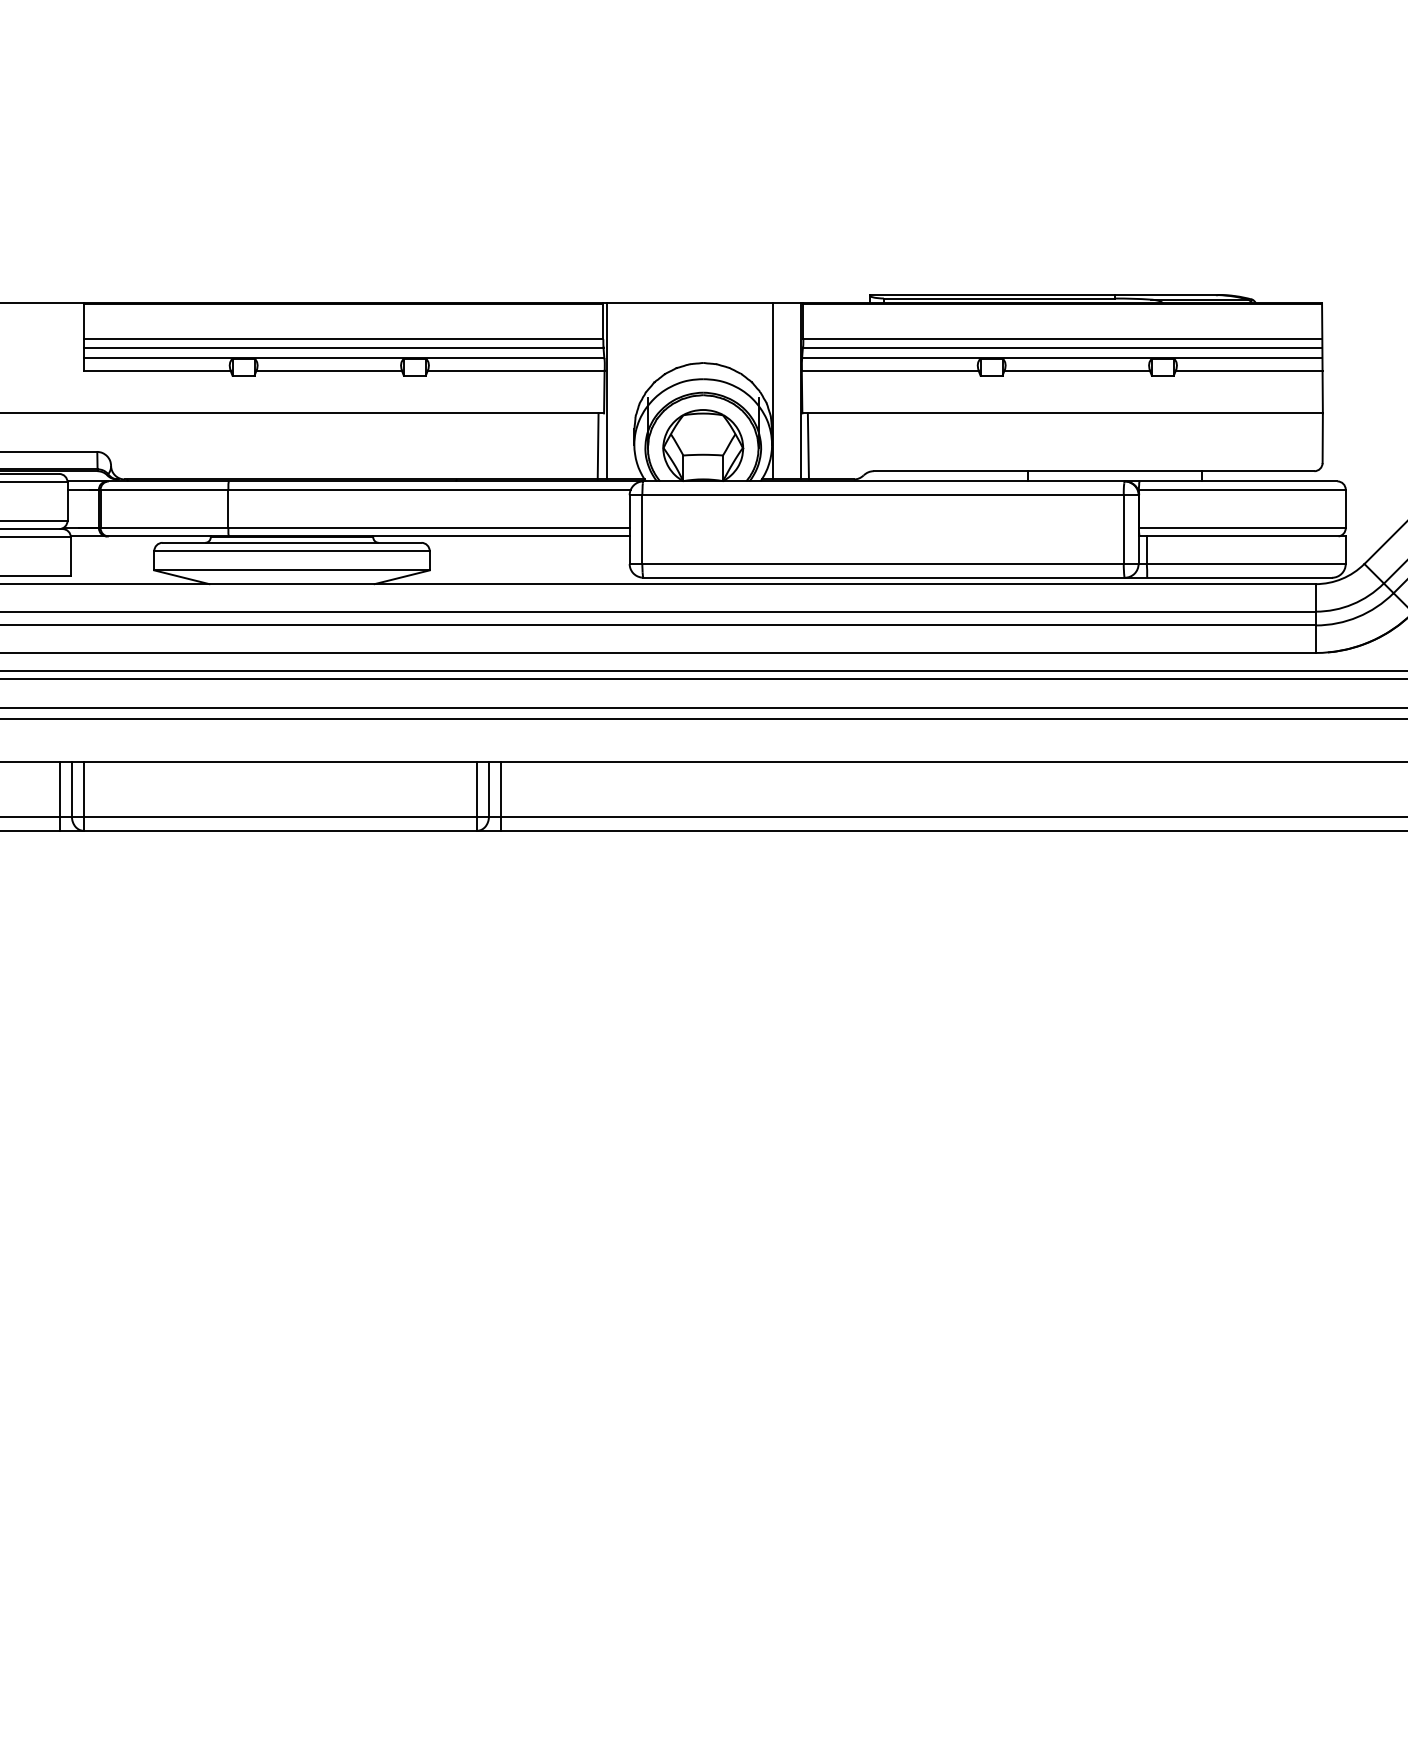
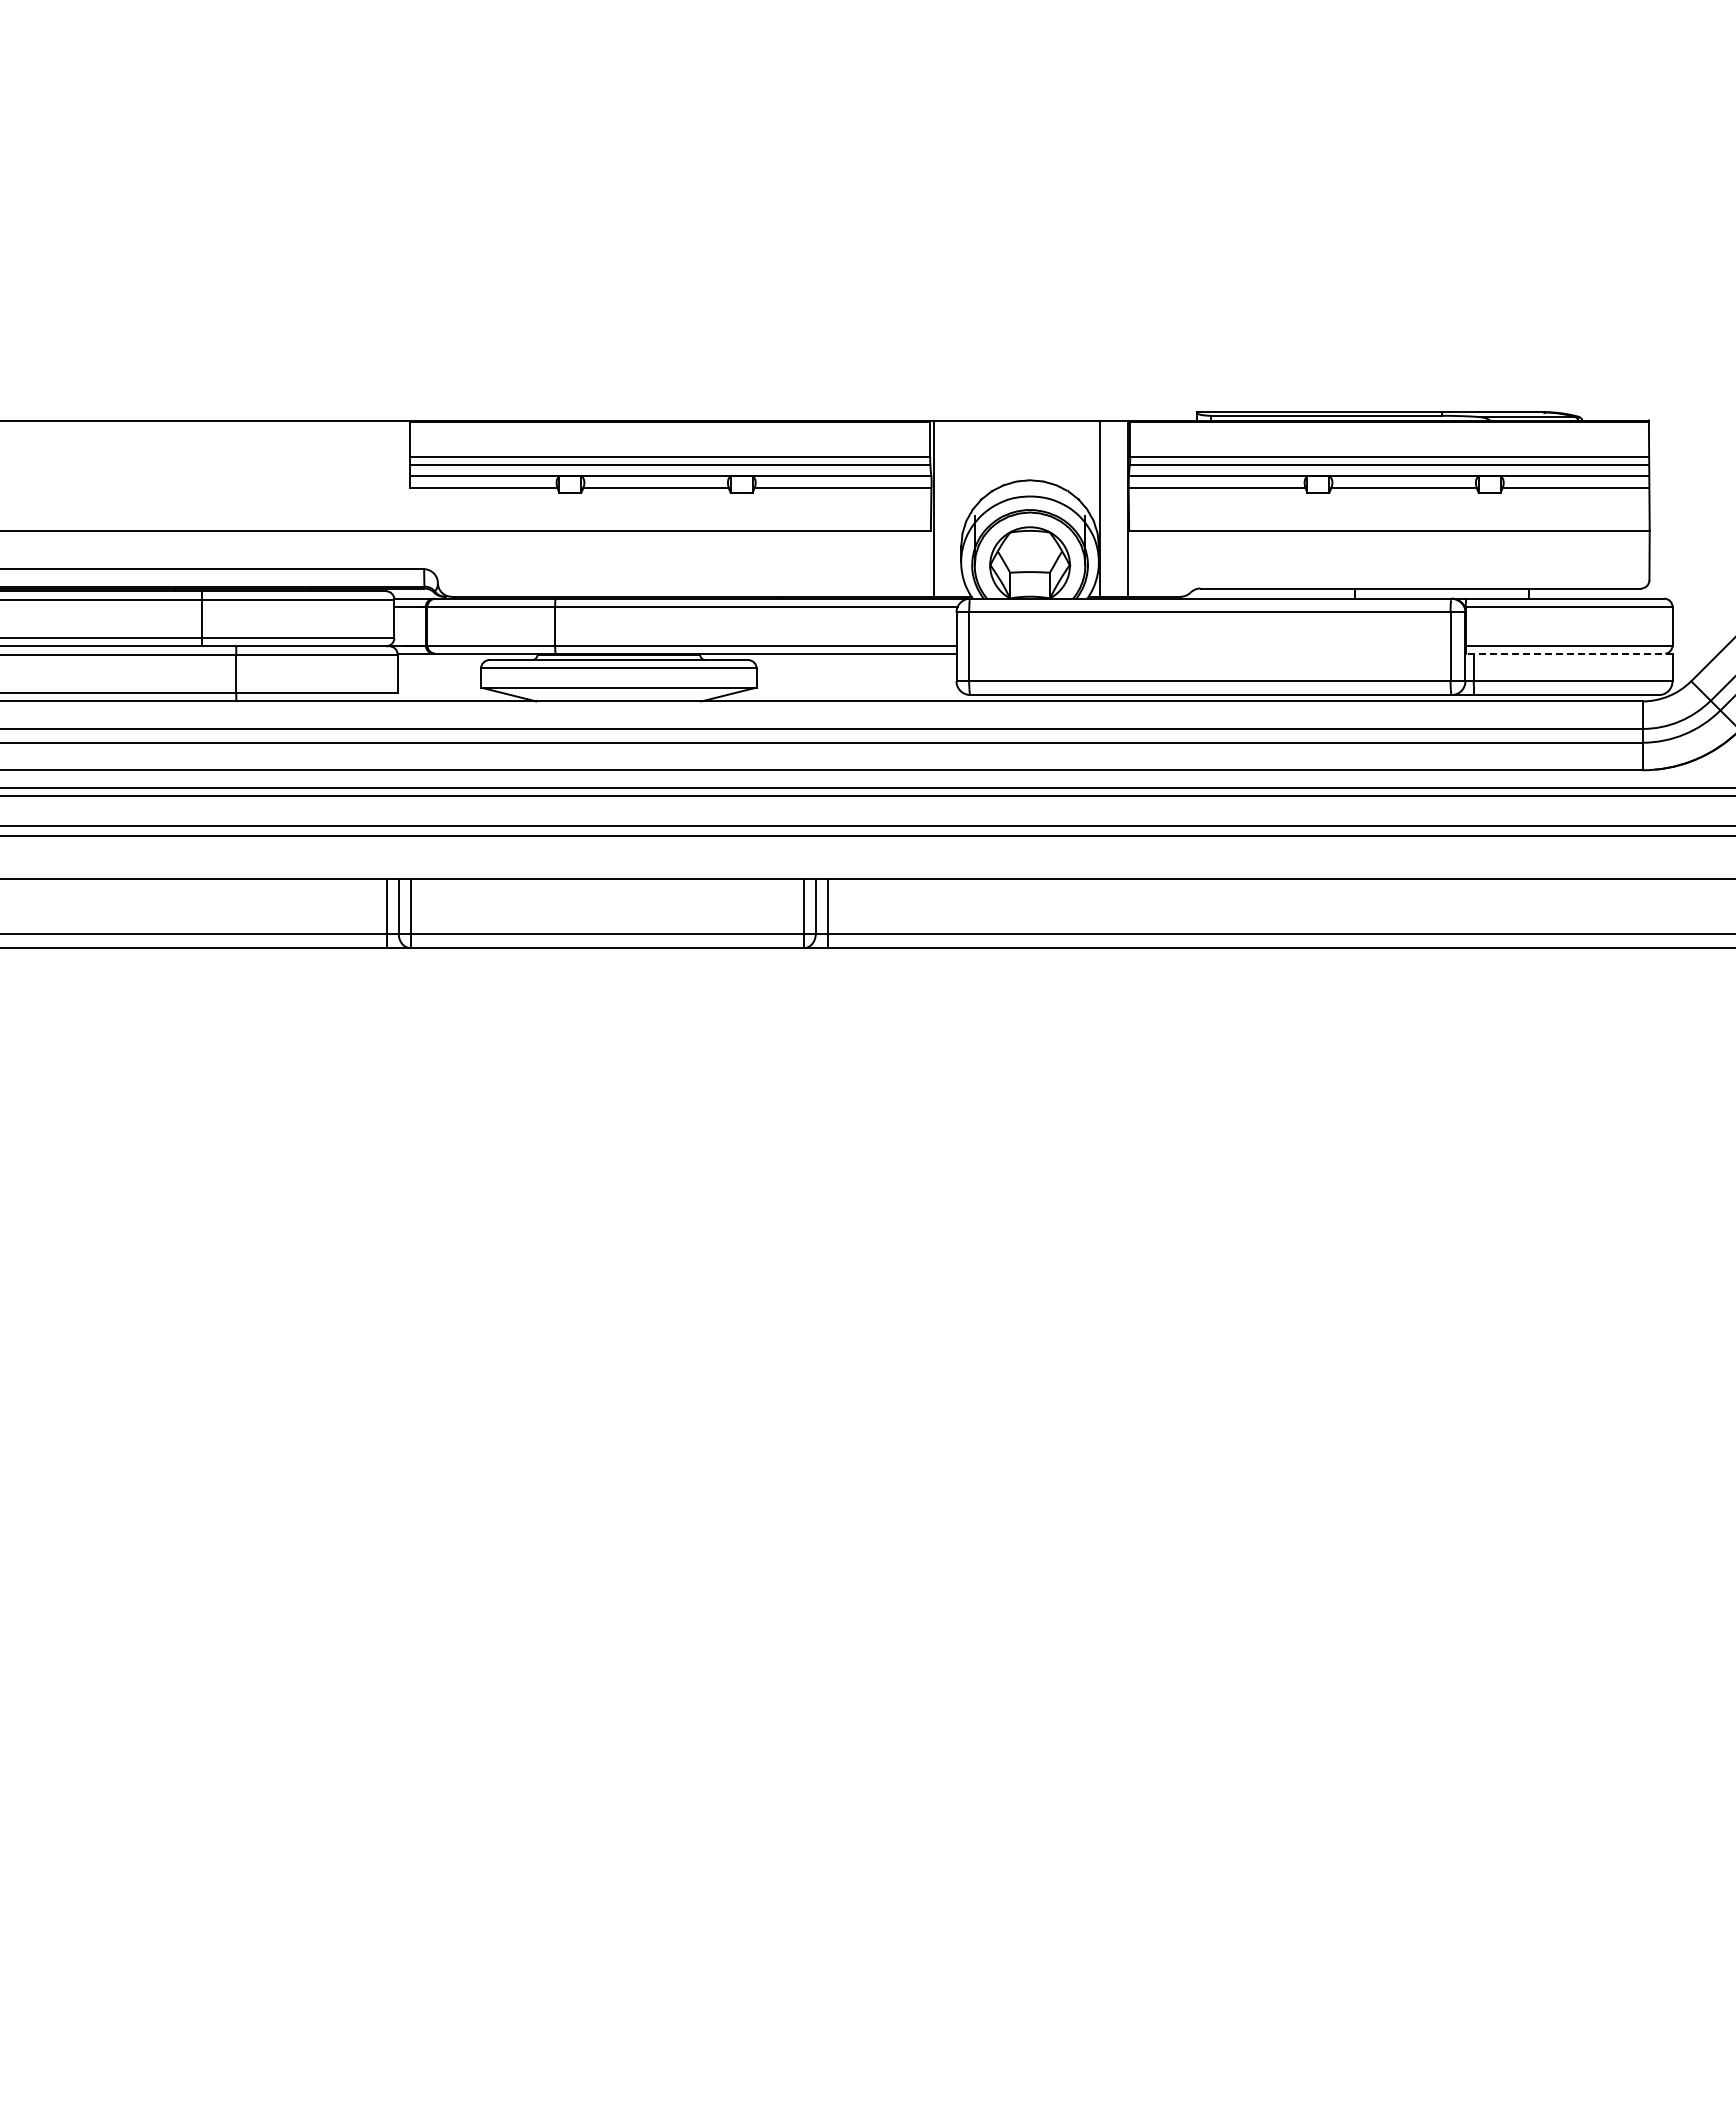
line: (597, 446) -> (924, 563), removed
line: (807, 446) -> (1134, 563), removed
line: (1242, 536) -> (1569, 653), solid -> dashed

